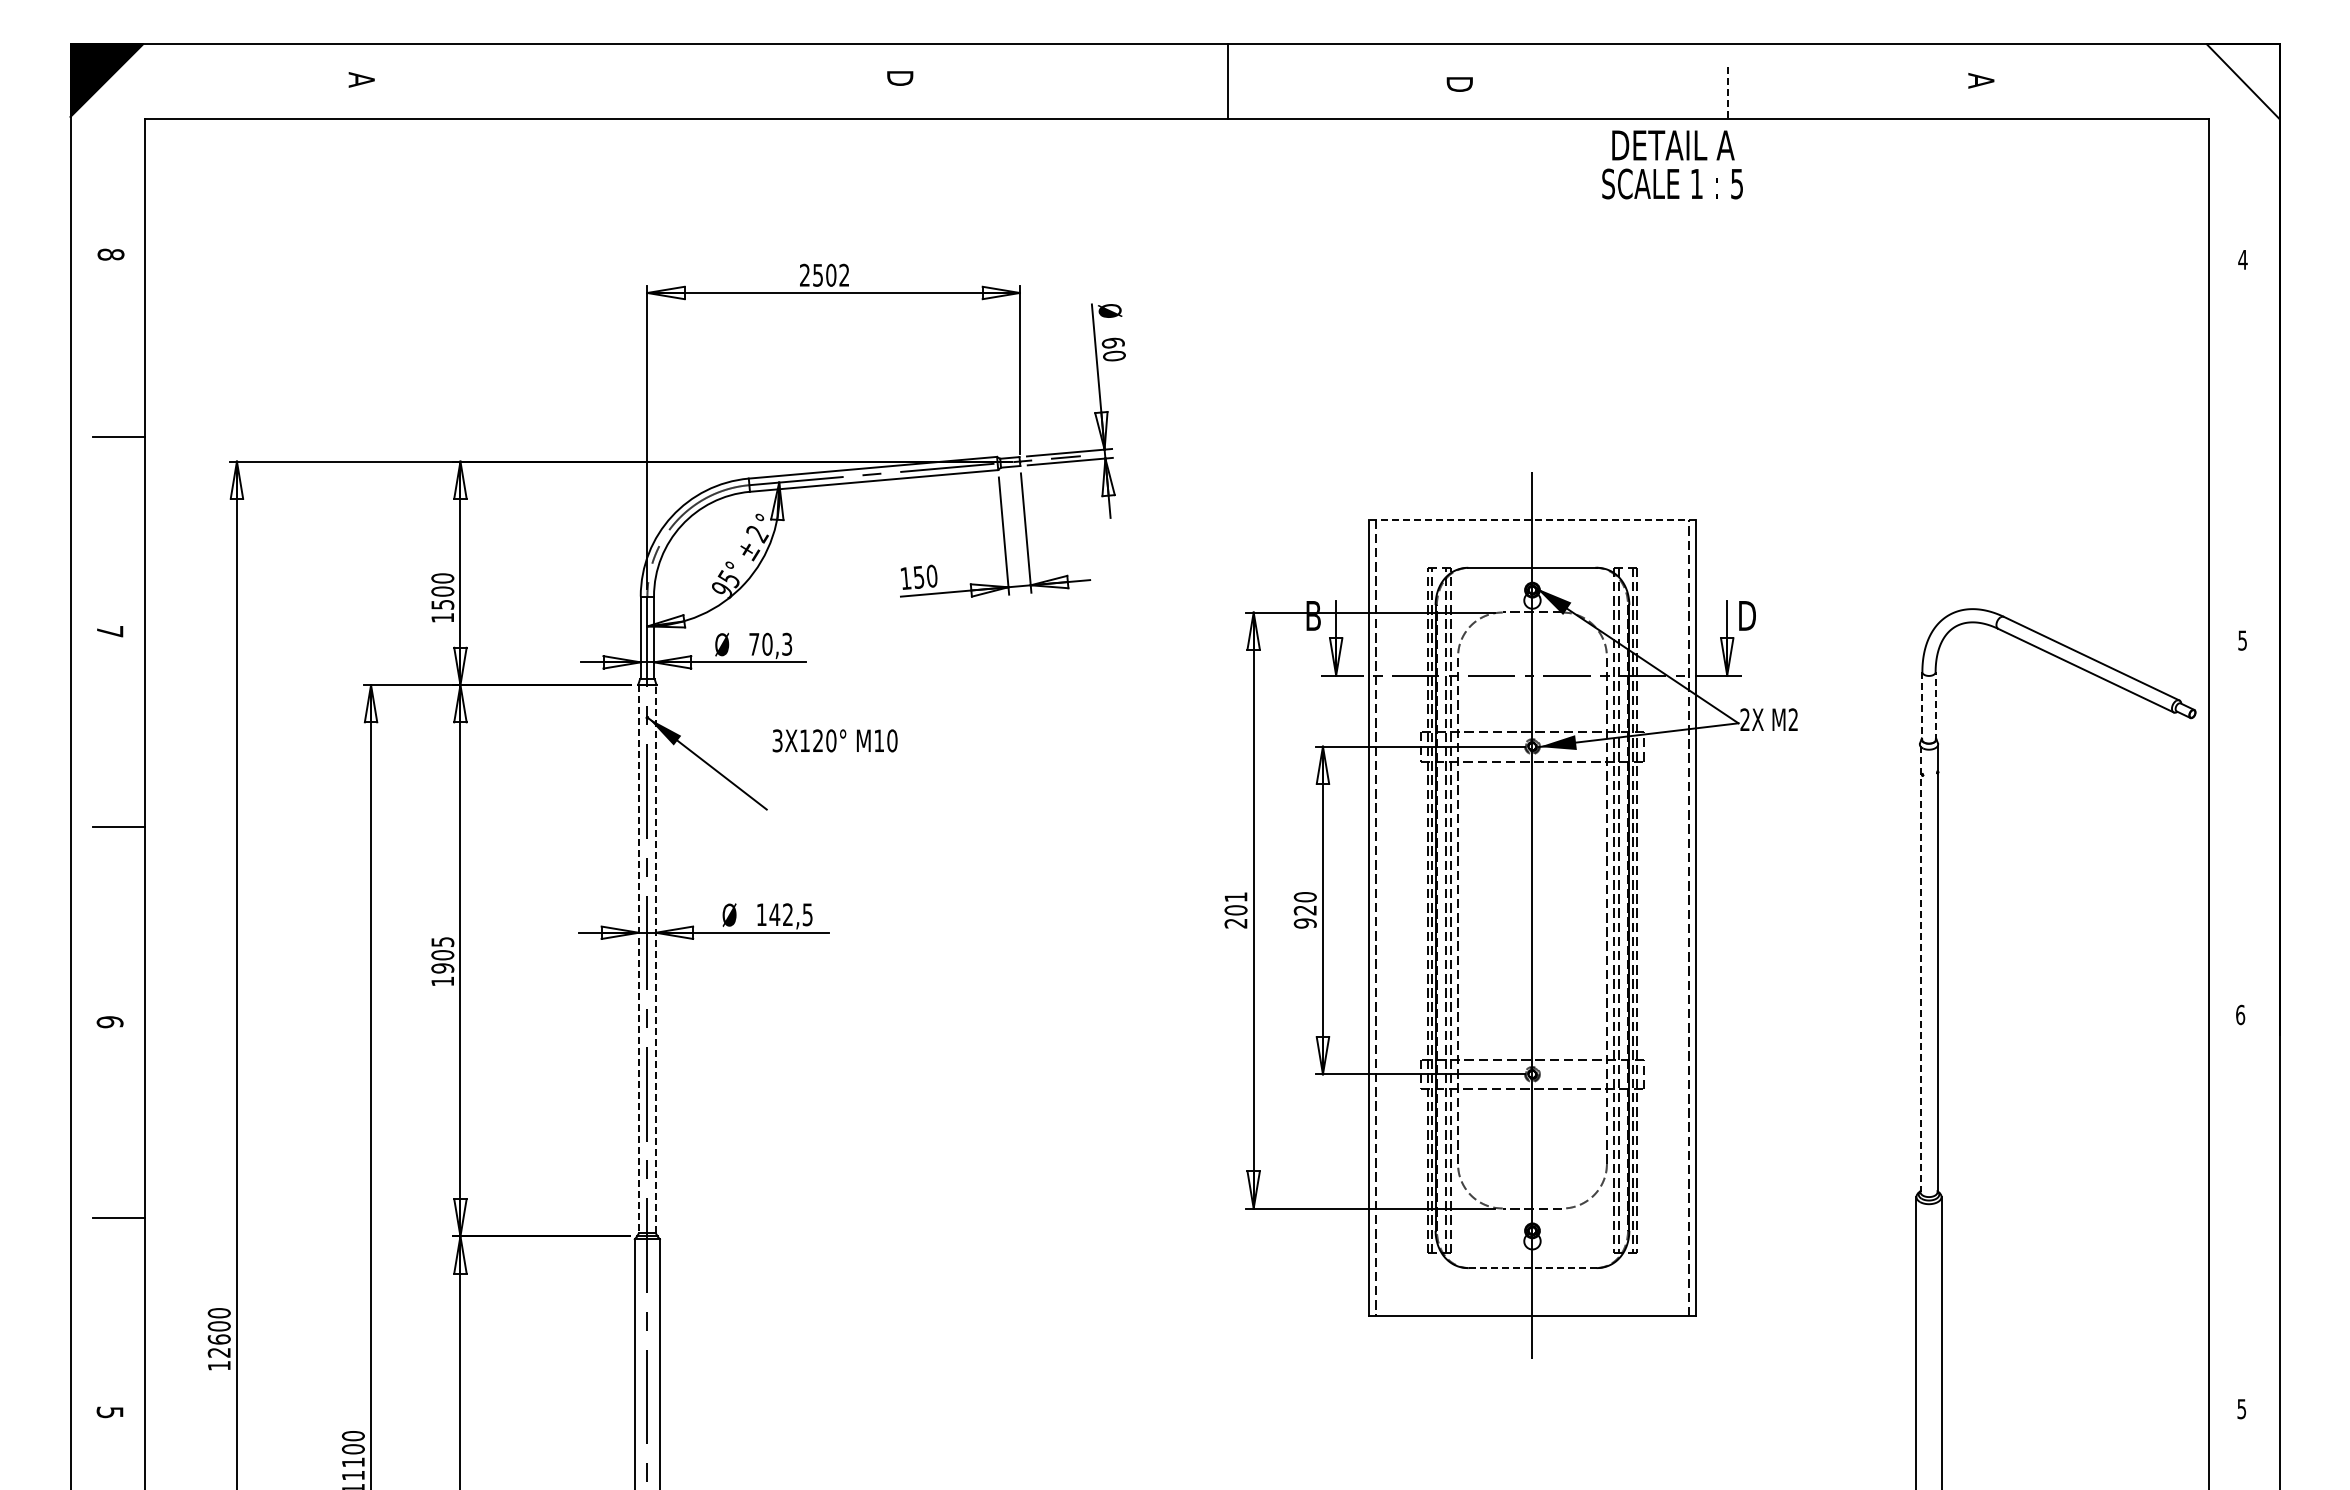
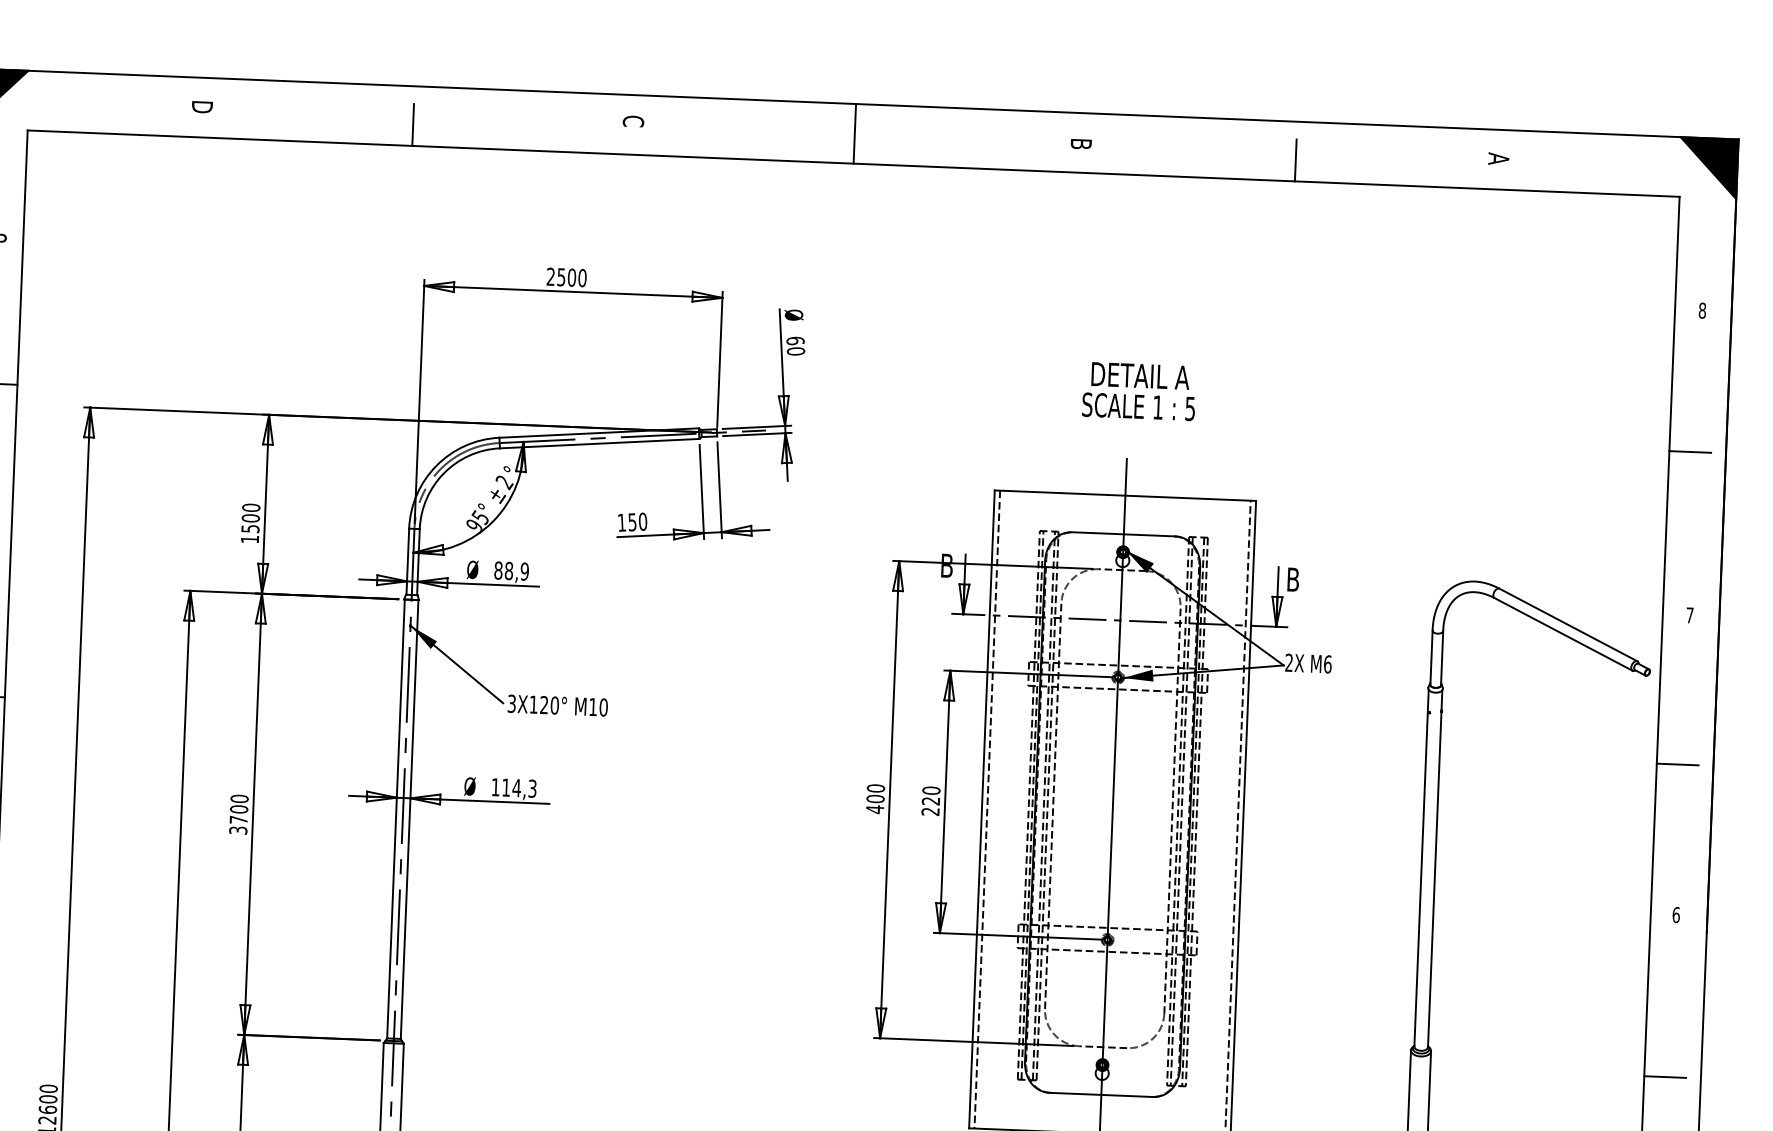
text: (899, 77) -> (632, 121), D -> C
text: (361, 80) -> (202, 106), A -> D
line: (1227, 81) -> (854, 133), moved
fill: (2243, 81) -> (1708, 167), added
text: (1459, 85) -> (1080, 145), D -> B
line: (625, 92) -> (413, 124), added
line: (1728, 93) -> (1296, 160), dashed -> solid
text: (1672, 164) -> (1139, 391), moved
text: (2242, 259) -> (1702, 310), 4 -> 8
text: (844, 274) -> (582, 277), 2502 -> 2500
line: (2234, 436) -> (1690, 451), added
line: (1531, 519) -> (1124, 495), dashed -> solid
text: (1748, 615) -> (1295, 579), D -> B
text: (2242, 640) -> (1689, 615), 5 -> 7
text: (770, 643) -> (511, 570), 70,3 -> 88,9
line: (1935, 705) -> (1442, 657), dashed -> solid
line: (1922, 706) -> (1431, 657), dashed -> solid
text: (1793, 719) -> (1327, 664), M2 -> M6
text: (834, 740) -> (557, 705), moved
line: (2234, 827) -> (1677, 764), added
text: (1235, 910) -> (875, 799), 201 -> 400
text: (790, 914) -> (518, 788), 142,5 -> 114,3
text: (1305, 923) -> (930, 811), 920 -> 220
line: (655, 958) -> (409, 818), dashed -> solid
line: (638, 959) -> (395, 819), dashed -> solid
text: (442, 961) -> (238, 814), 1905 -> 3700
line: (1920, 969) -> (1421, 868), dashed -> solid
line: (2234, 1217) -> (1664, 1076), added
line: (1531, 1268) -> (1100, 1095), dashed -> solid

